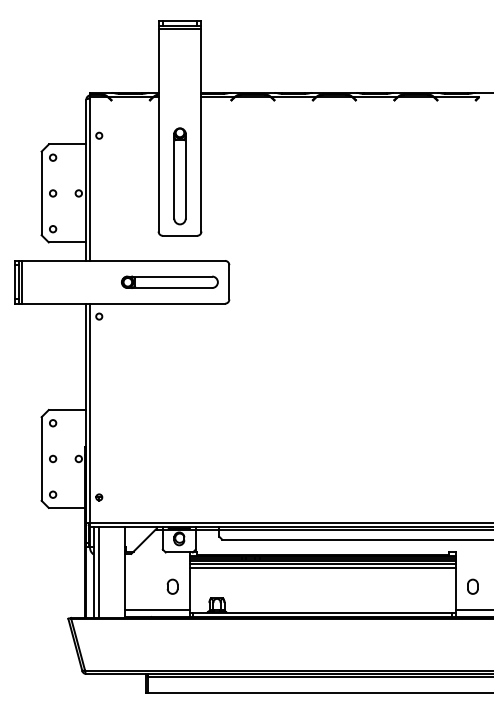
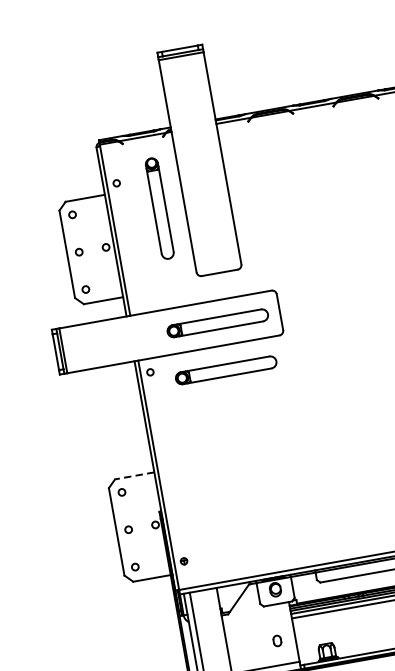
part: (179, 176) -> (159, 208), moved
part: (169, 326) -> (225, 369), added
line: (67, 410) -> (134, 476), solid -> dashed
part: (172, 586) -> (277, 640), size x0.7

